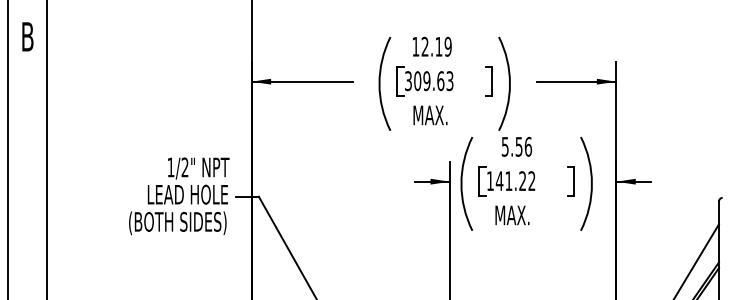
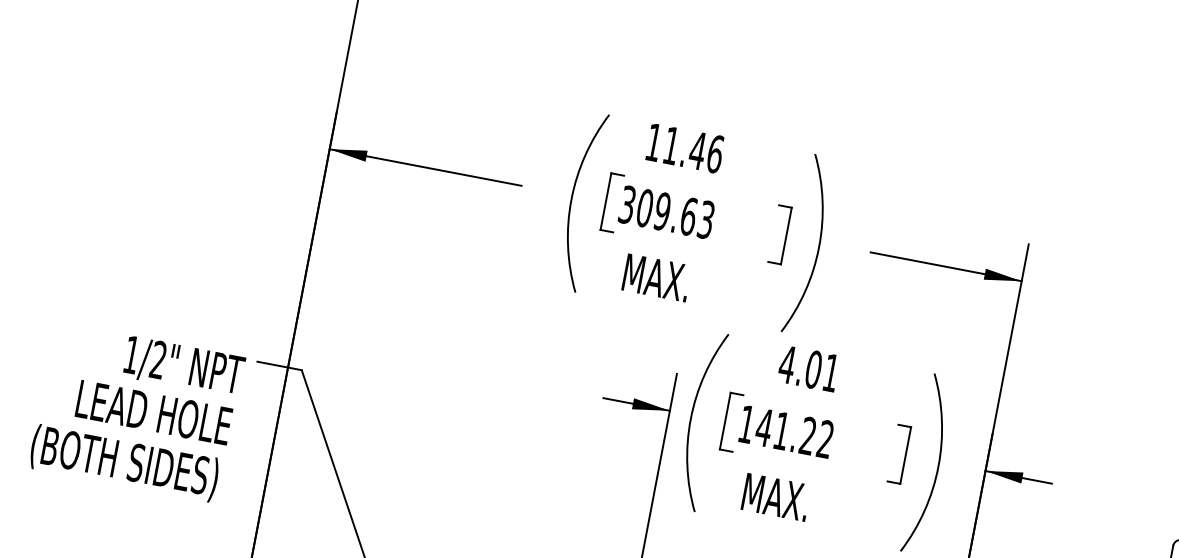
text: (436, 46) -> (693, 149), 12.19 -> 11.46
text: (516, 146) -> (808, 368), 5.56 -> 4.01
text: (179, 196) -> (137, 413), moved

